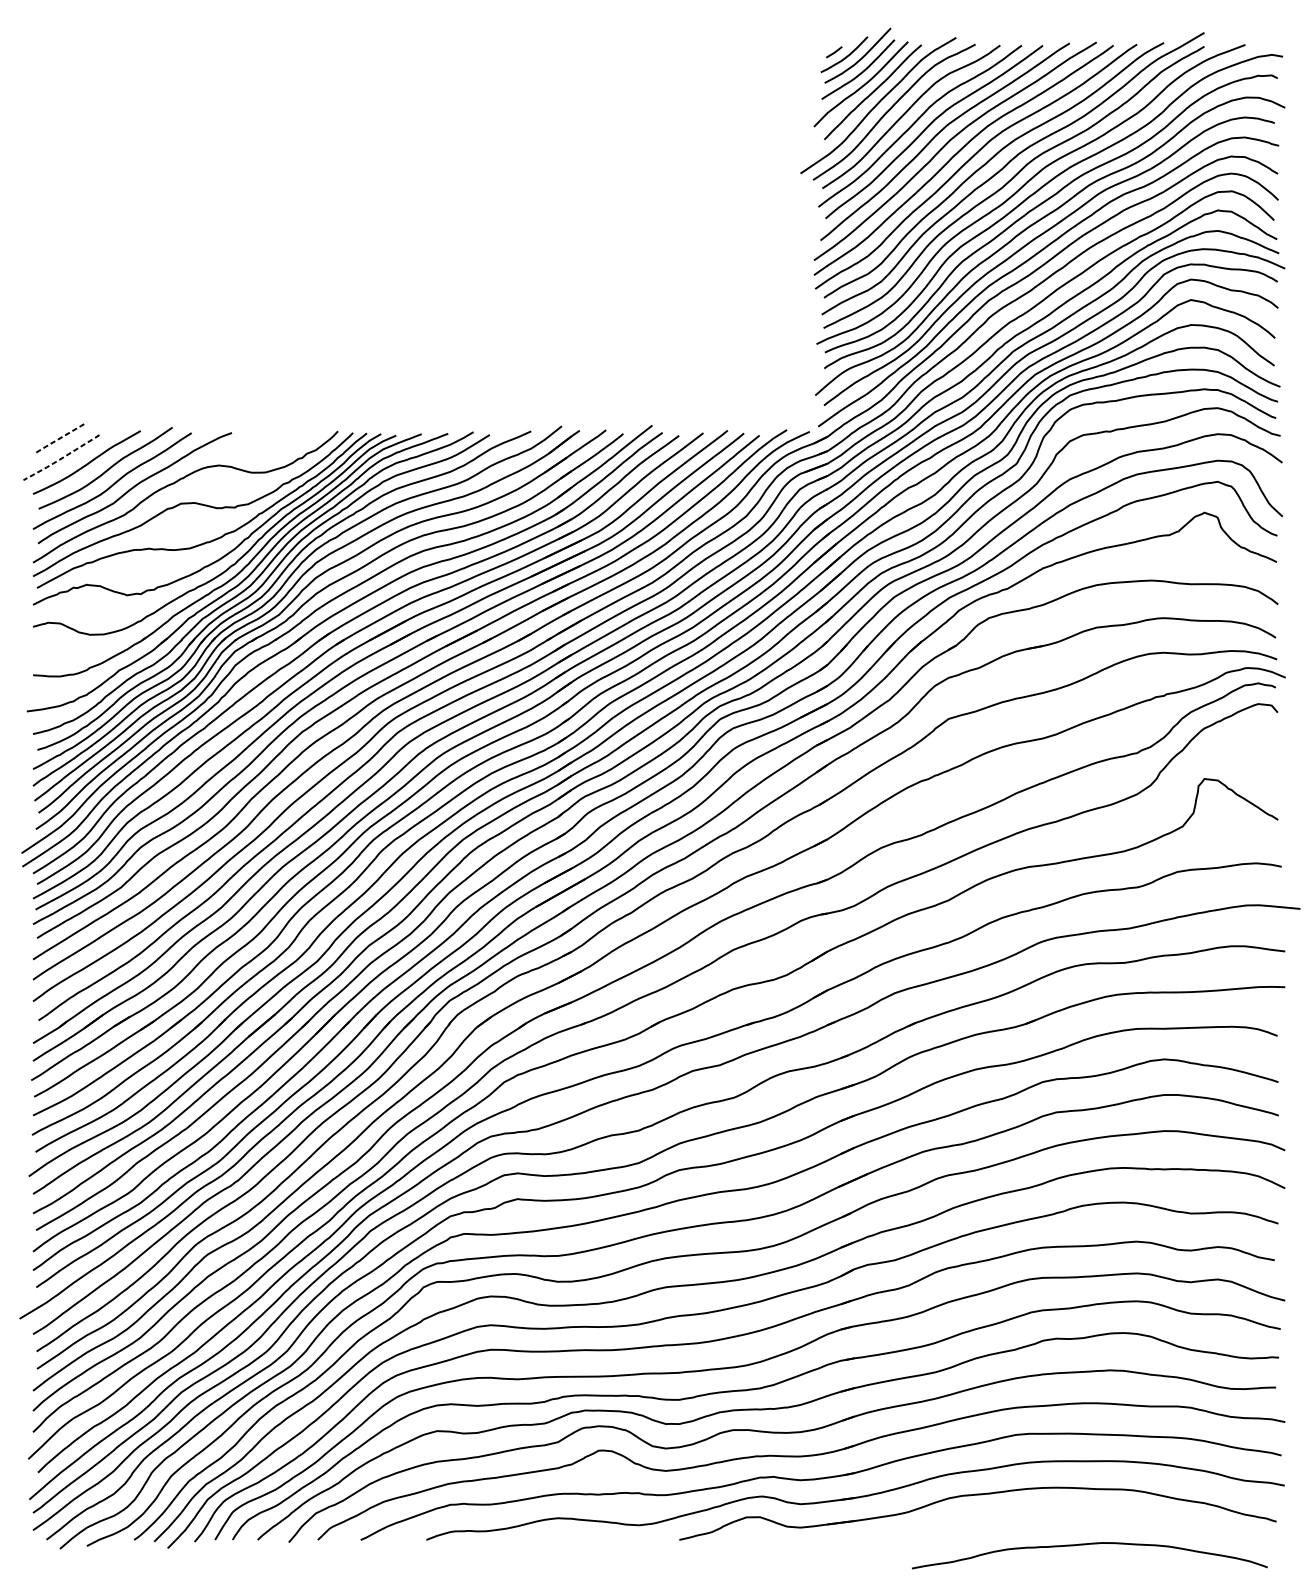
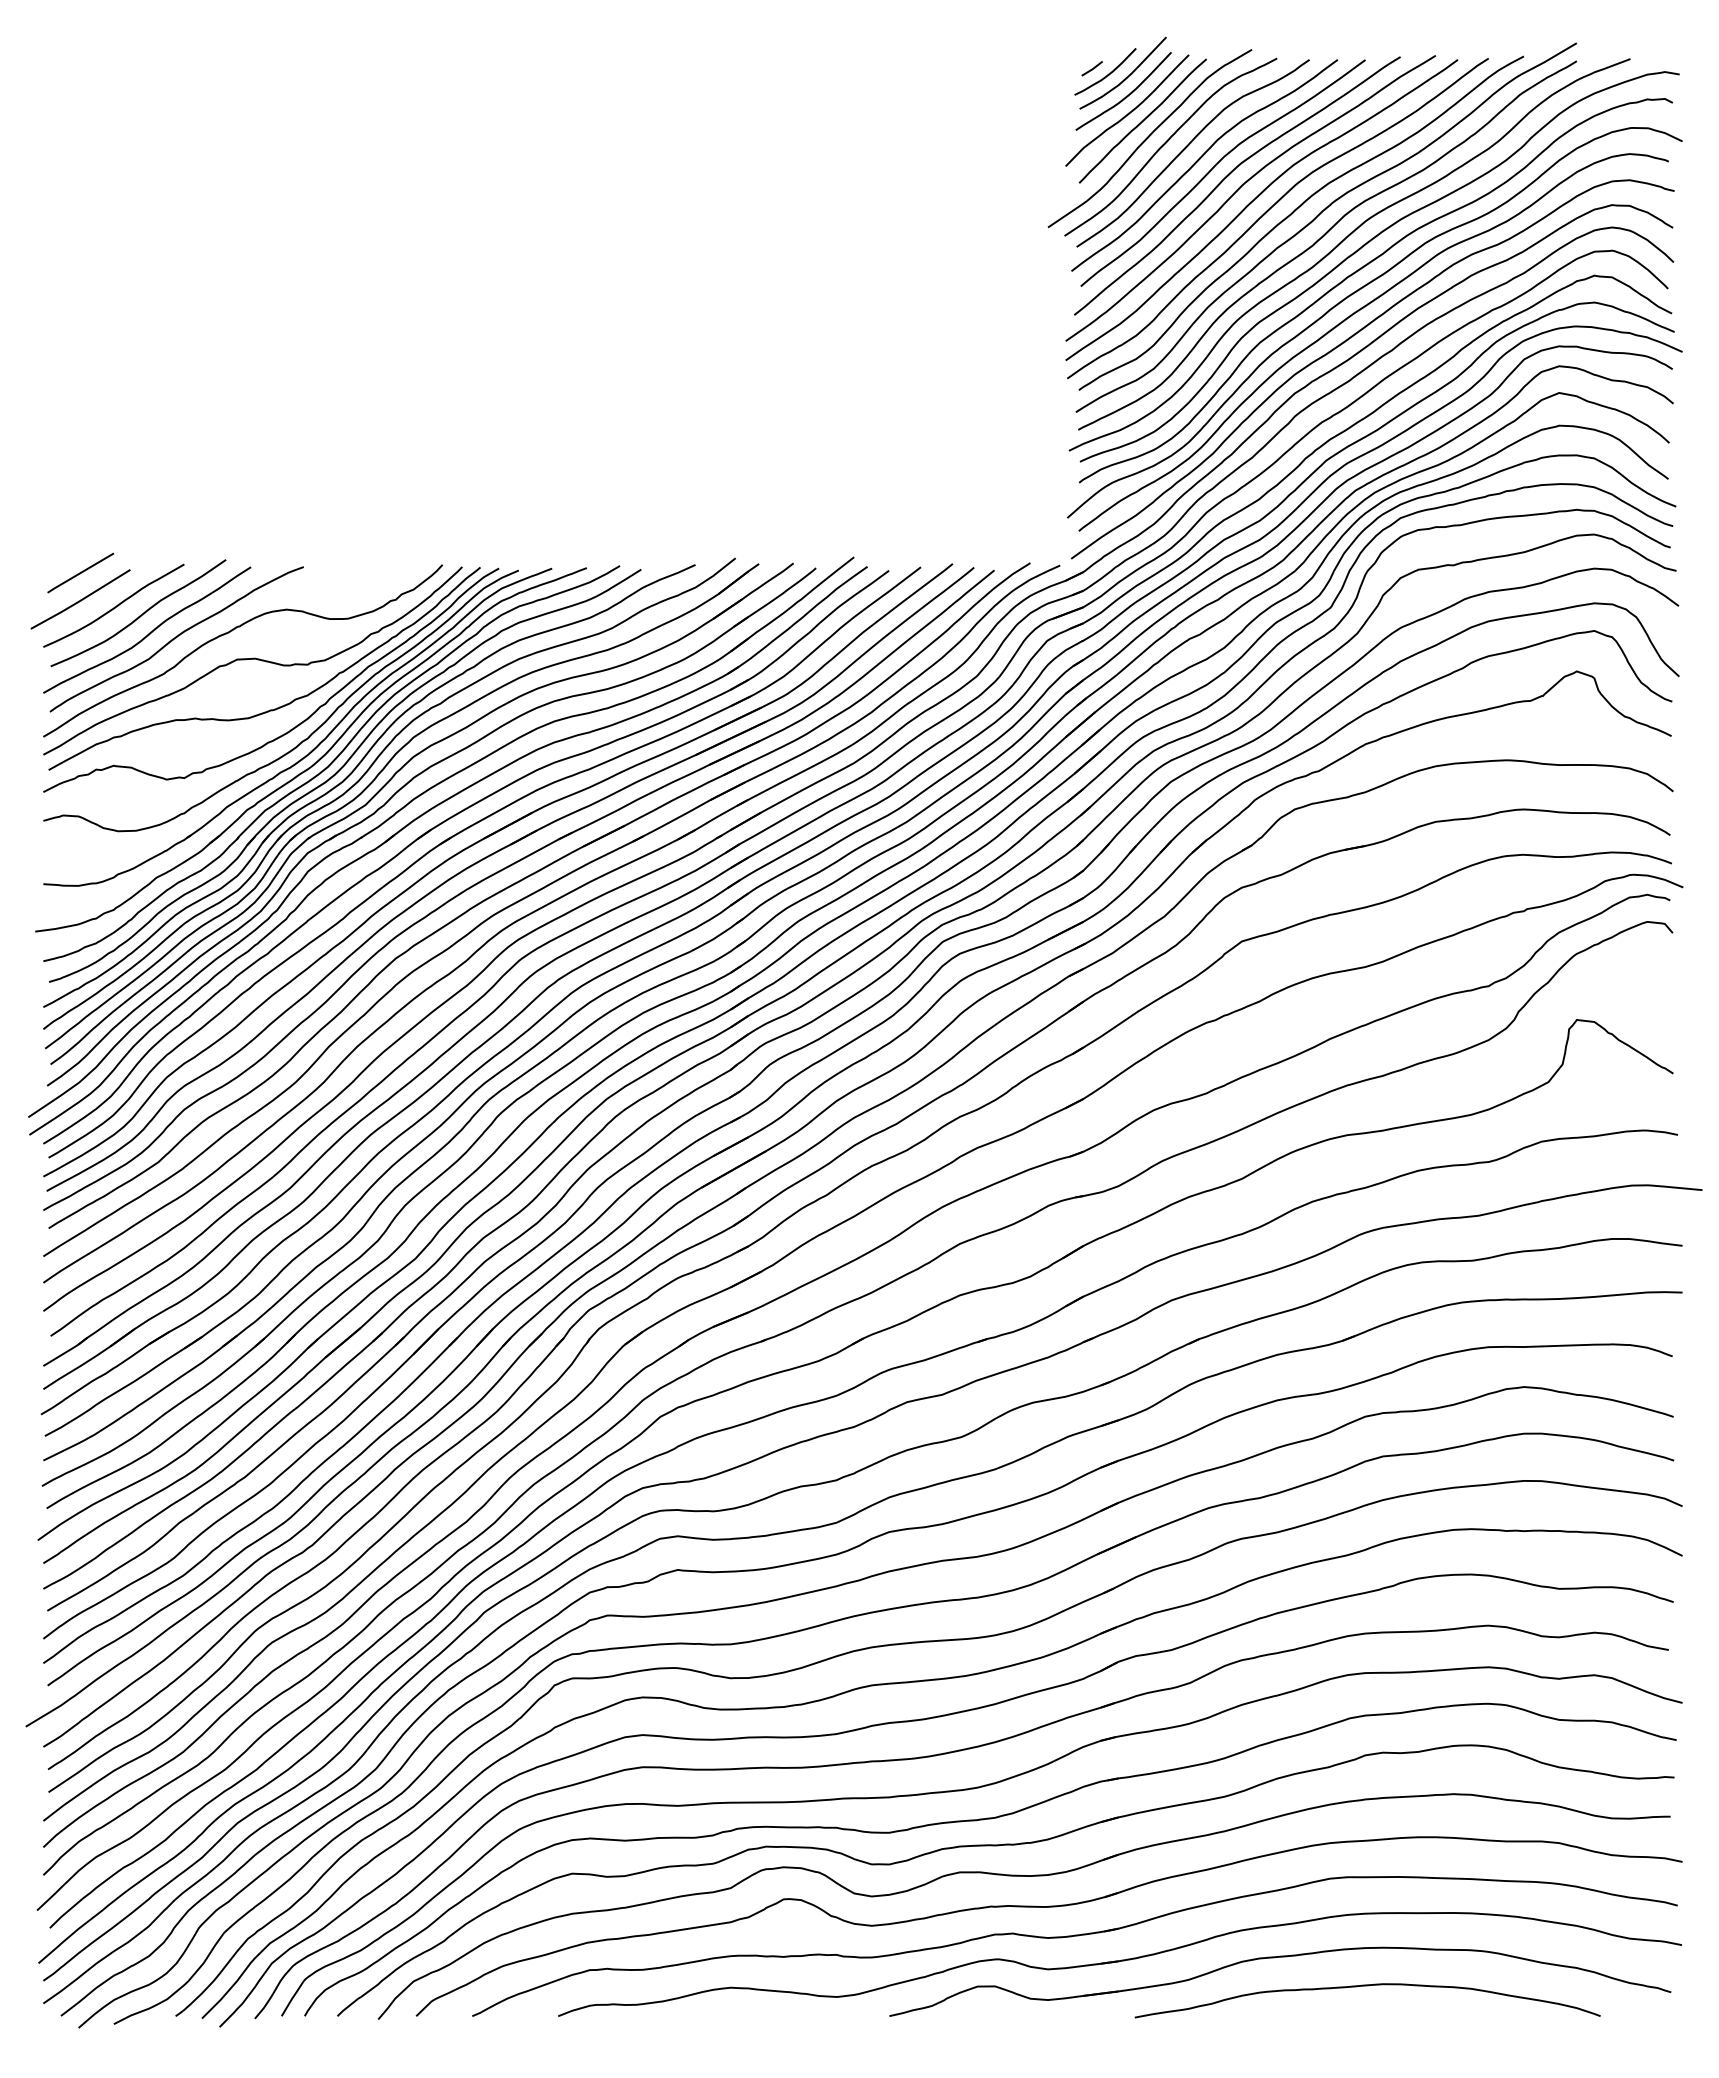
line: (61, 437) -> (80, 572), dashed -> solid
line: (60, 459) -> (79, 601), dashed -> solid
curve: (1089, 1544) -> (1367, 1986), moved

